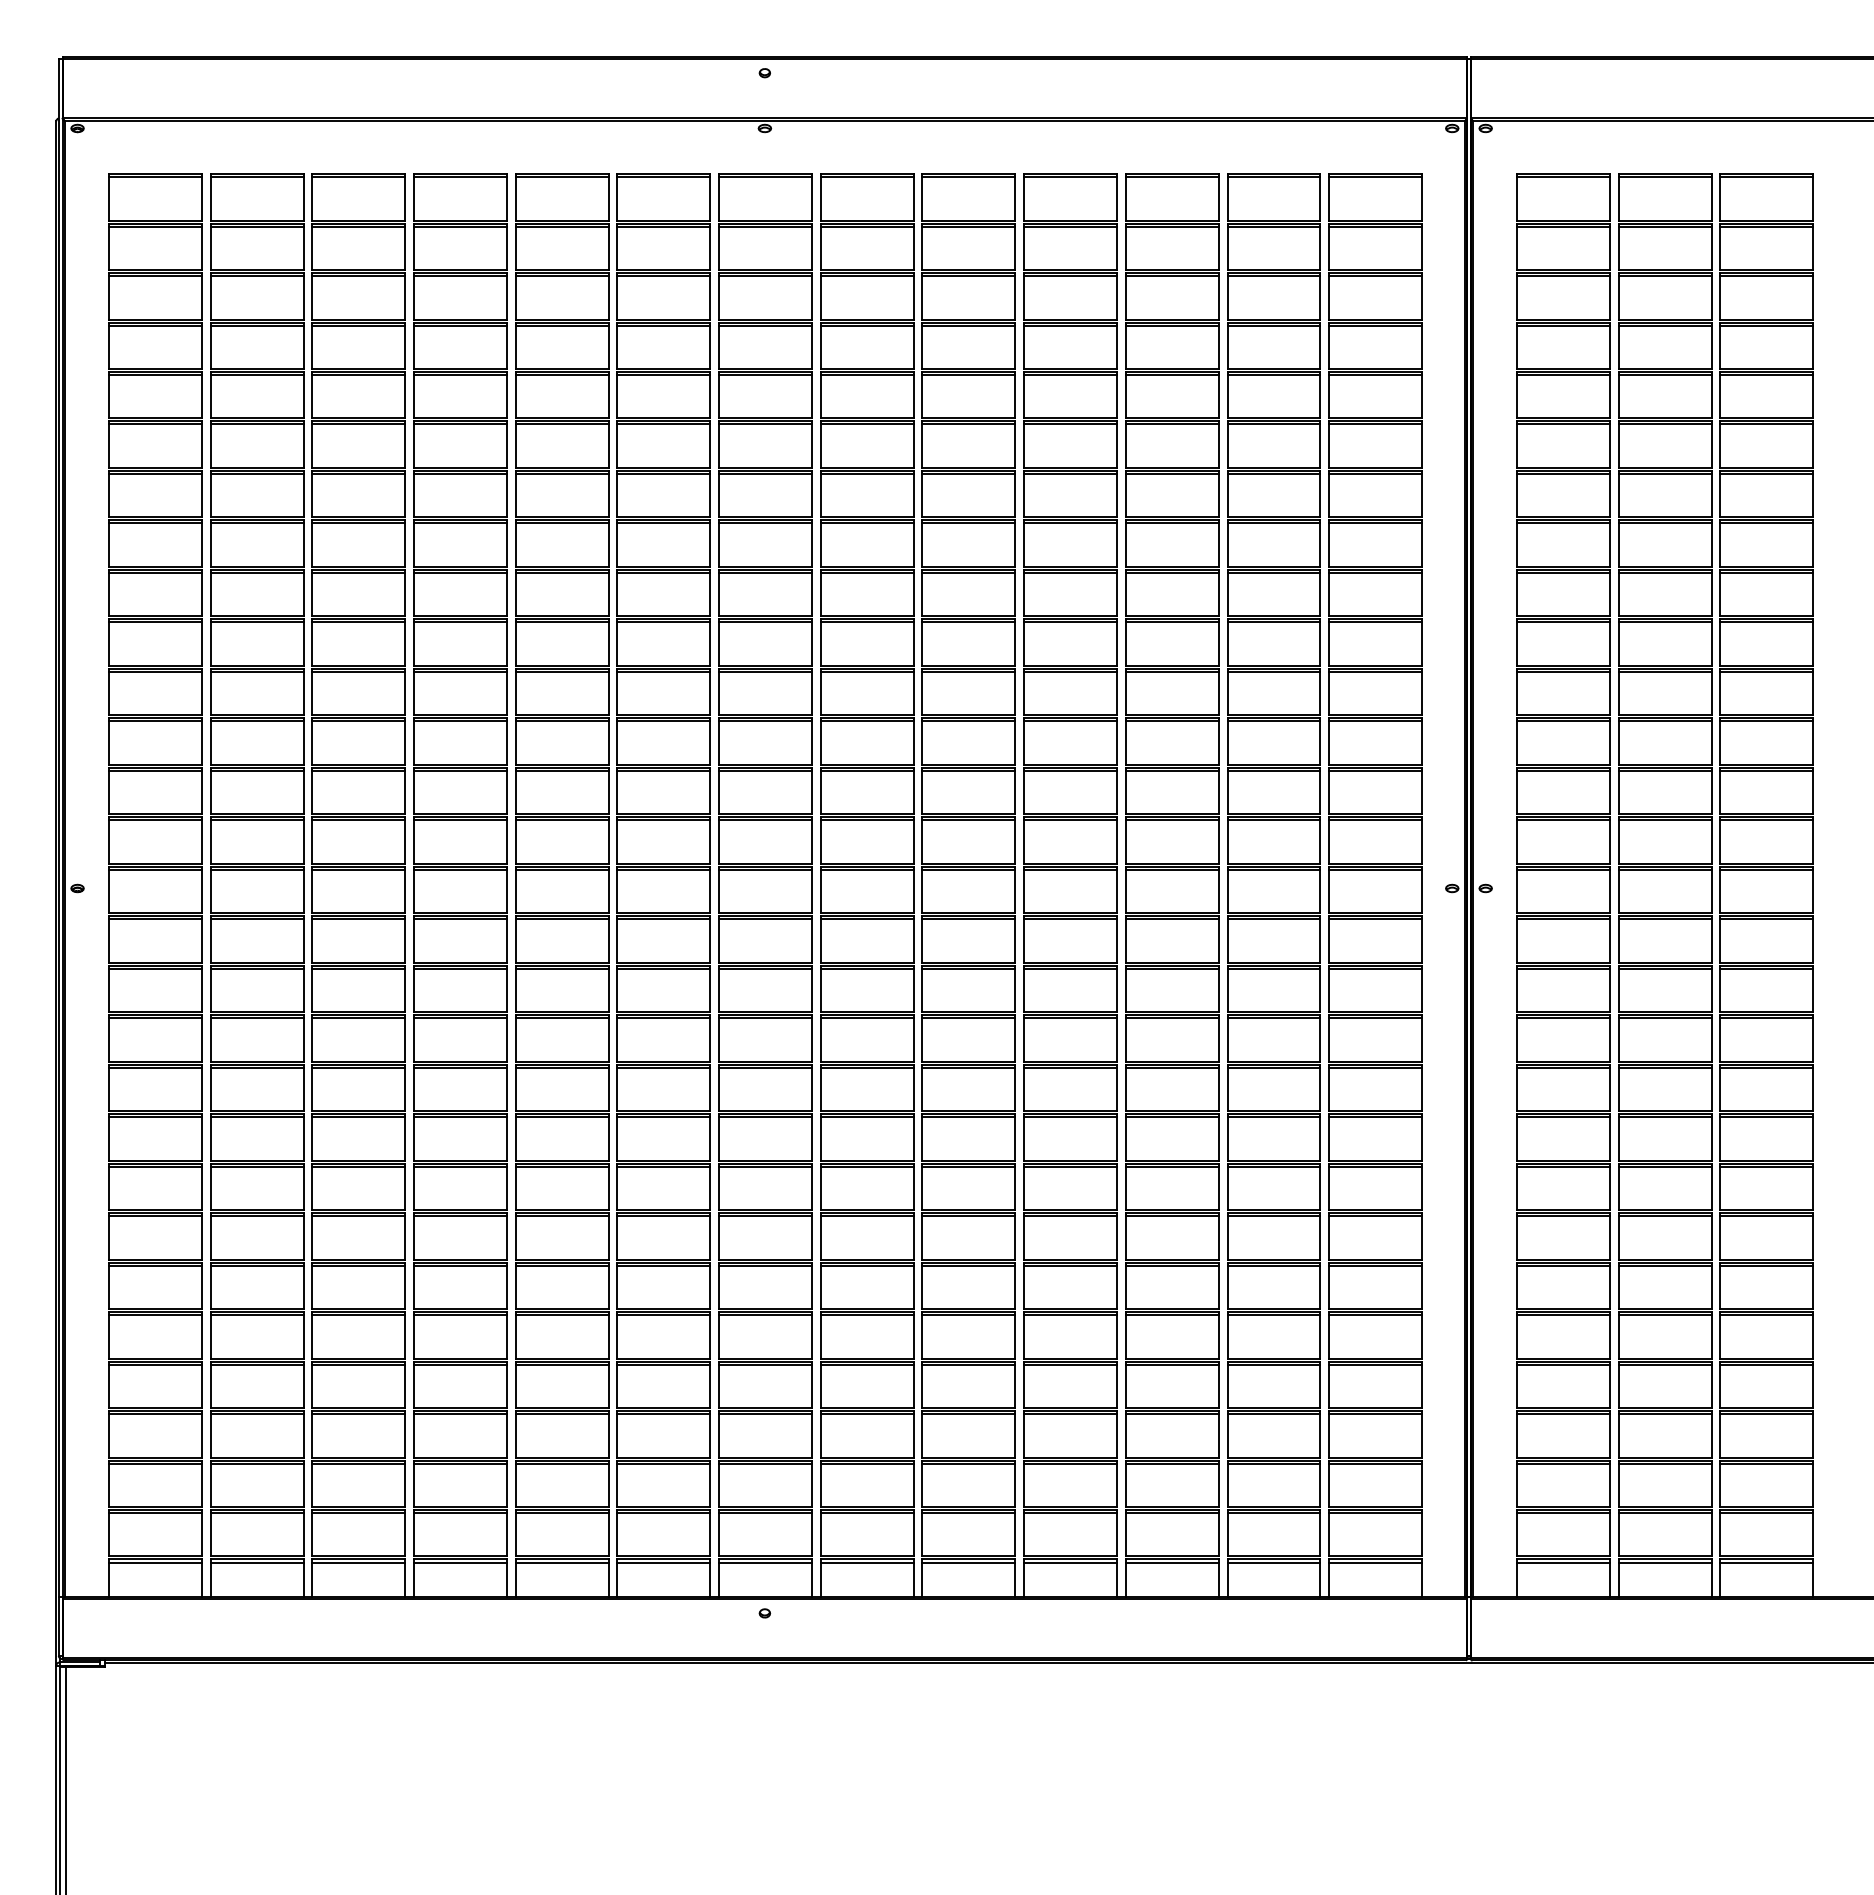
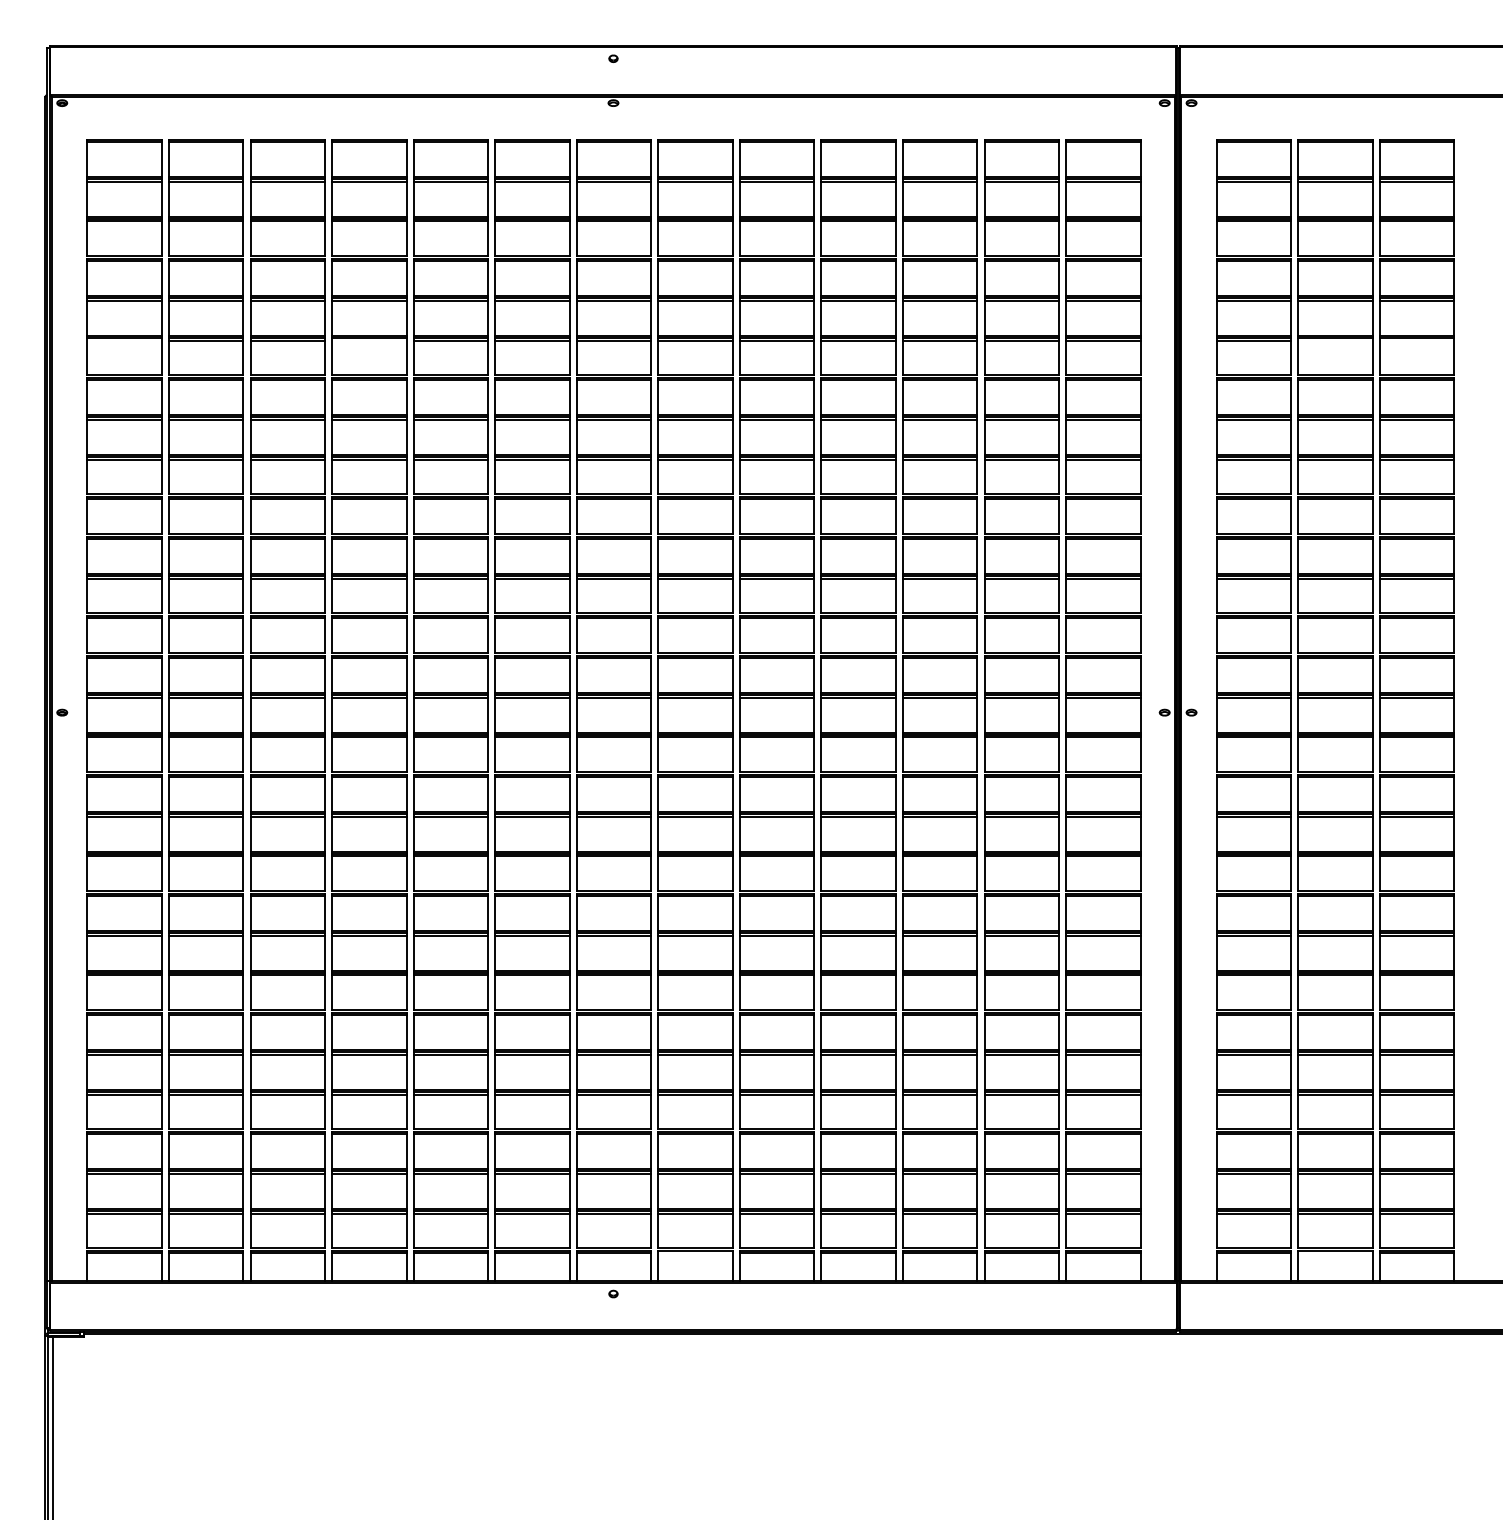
line: (154, 424) -> (123, 340), removed
line: (460, 424) -> (369, 340), removed
line: (1664, 424) -> (1334, 340), removed
line: (1766, 424) -> (1416, 340), removed
line: (866, 1562) -> (694, 1253), removed
line: (1664, 1562) -> (1334, 1253), removed

